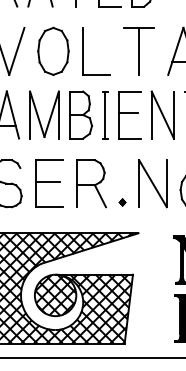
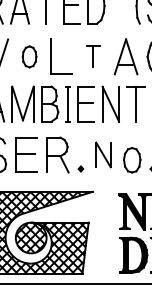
part: (53, 50) -> (29, 56), size x0.6
part: (139, 50) -> (93, 56), size x0.6
part: (152, 182) -> (103, 154), size x0.7

